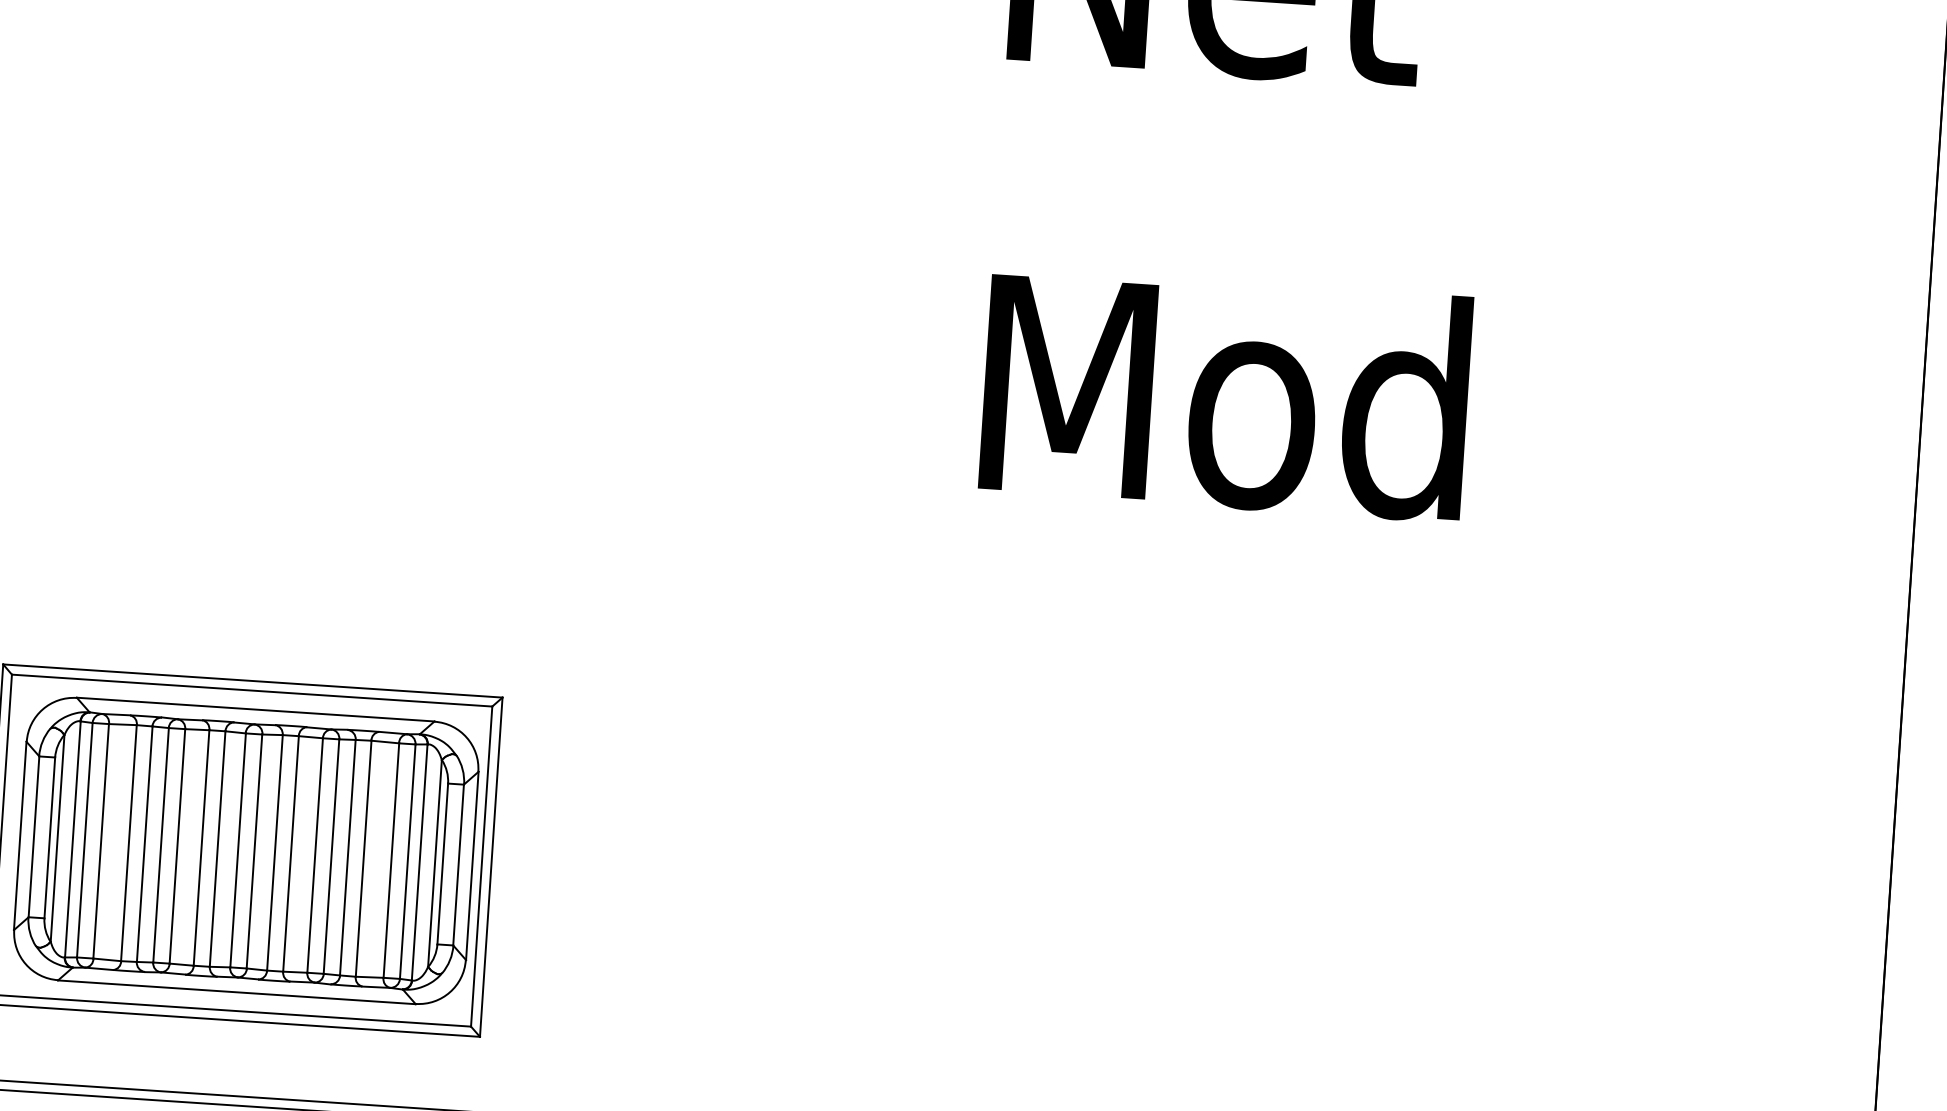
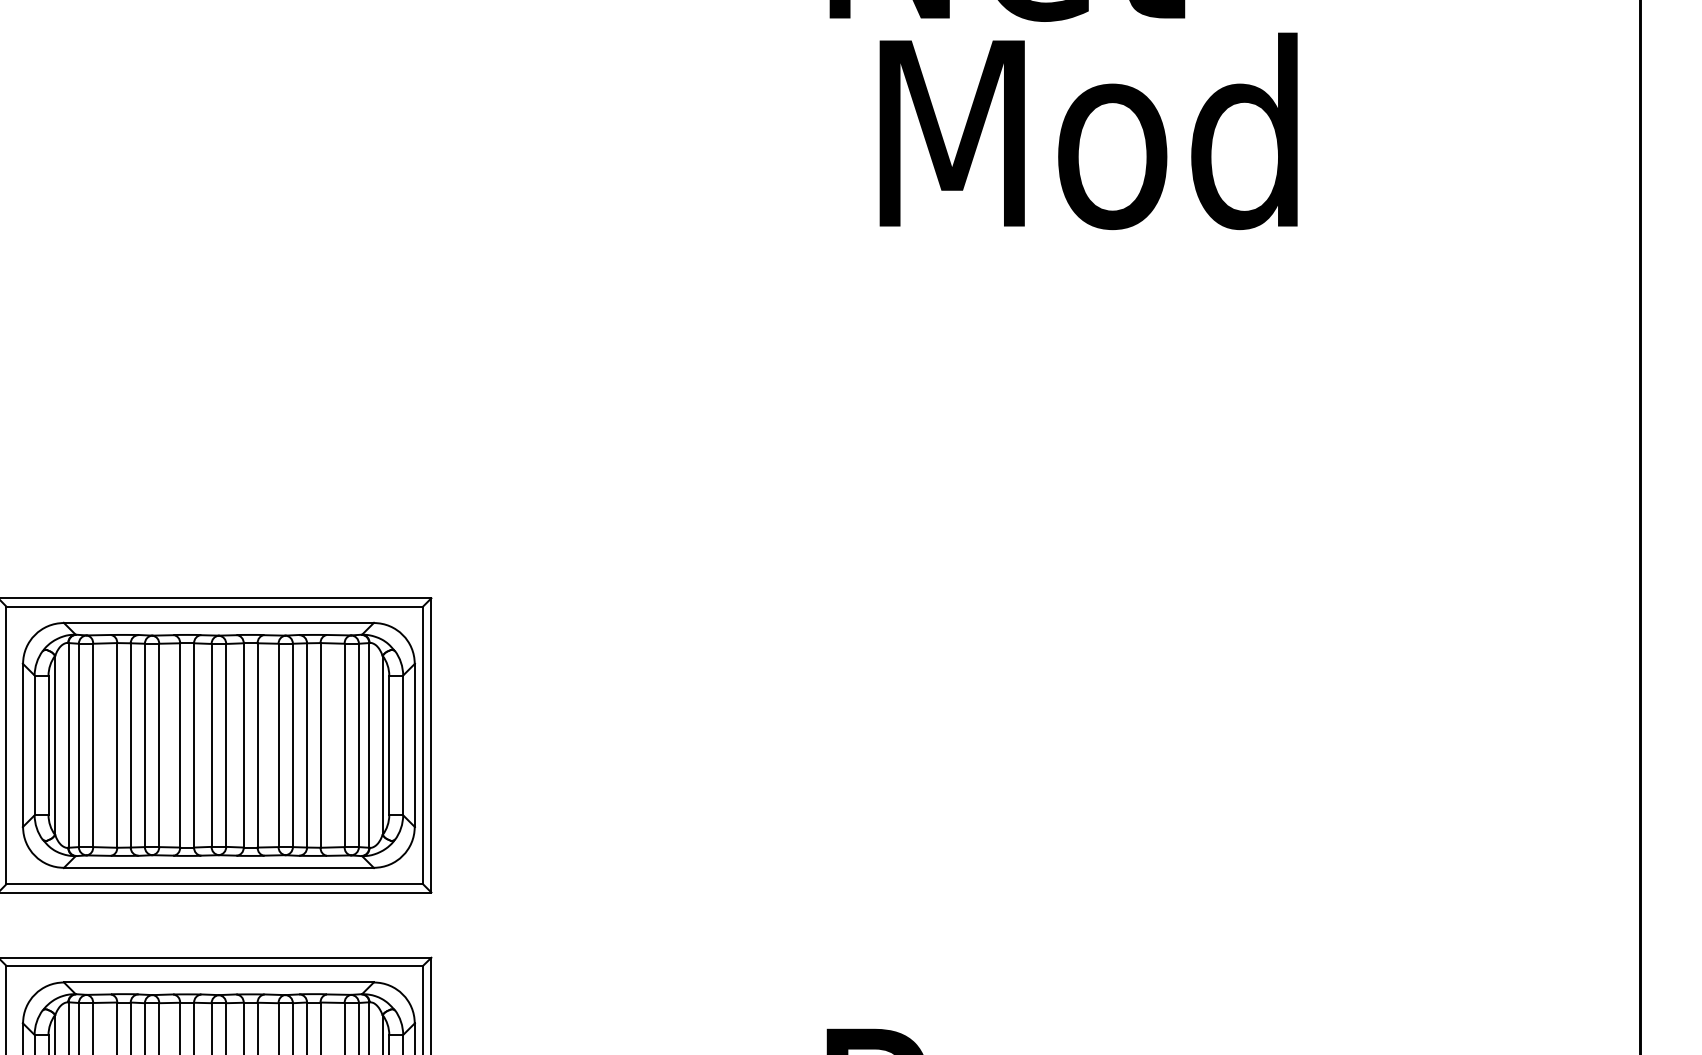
text: (1225, 394) -> (1088, 131), moved

